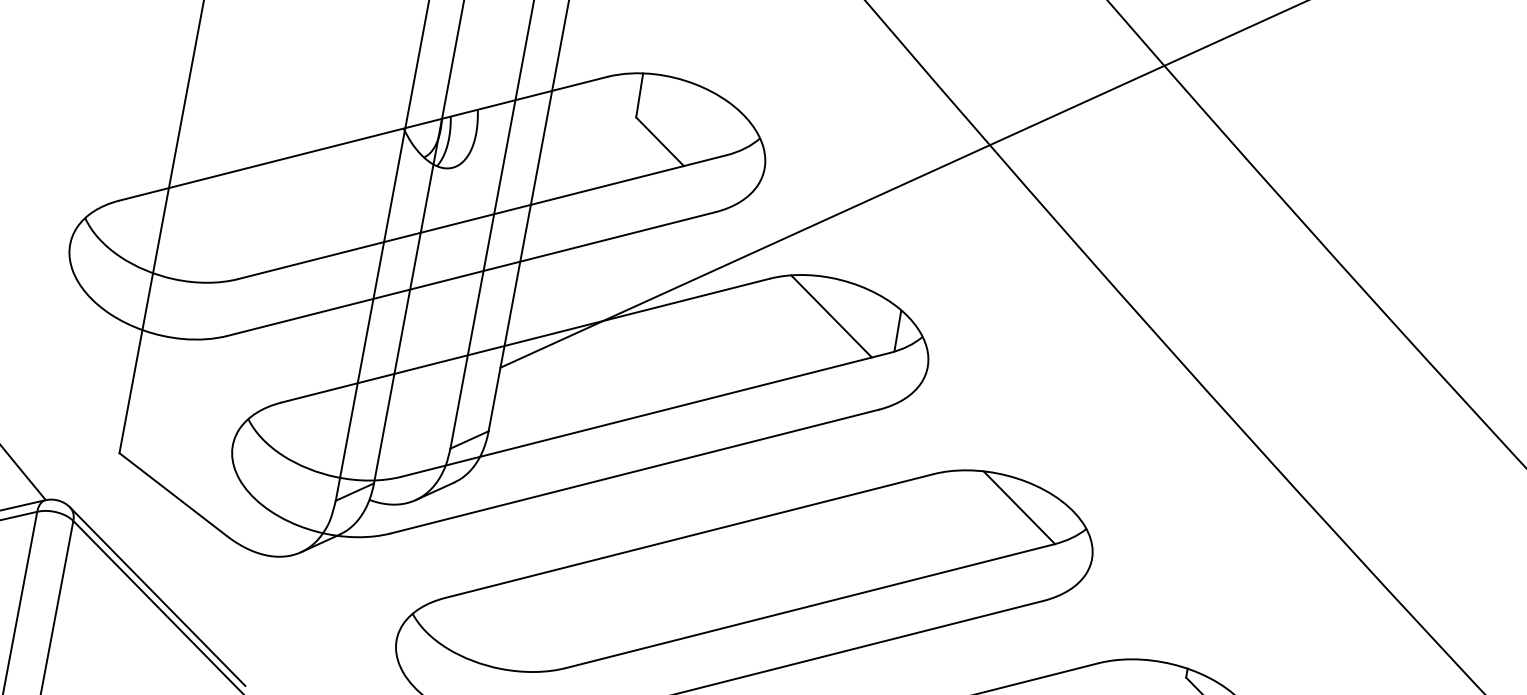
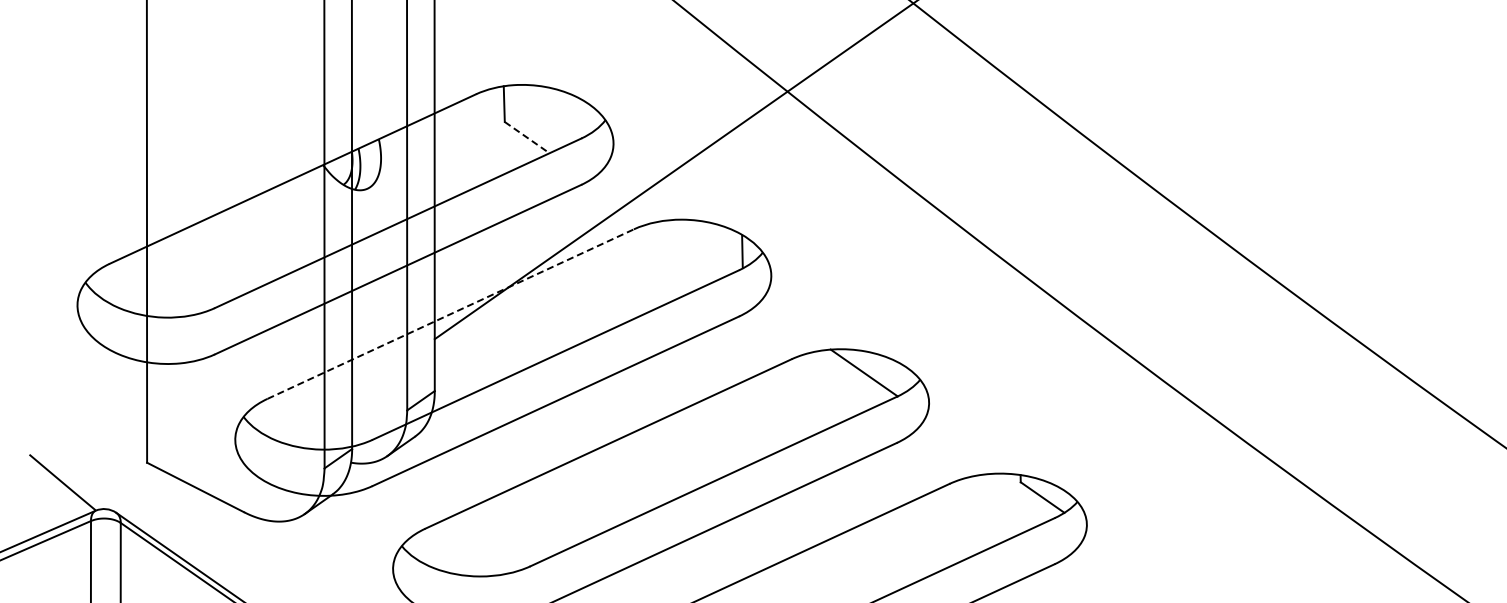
line: (660, 141) -> (527, 137), solid -> dashed
line: (830, 315) -> (687, 249), removed
line: (525, 341) -> (450, 314), solid -> dashed

